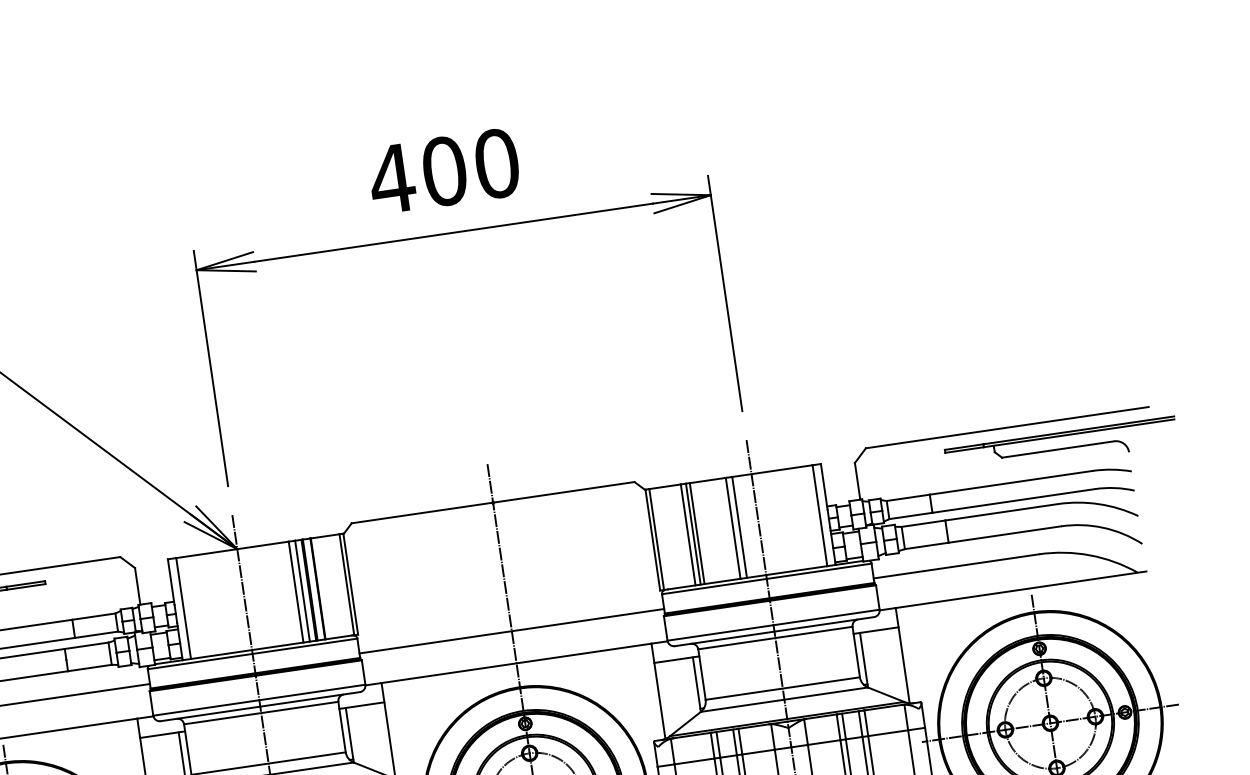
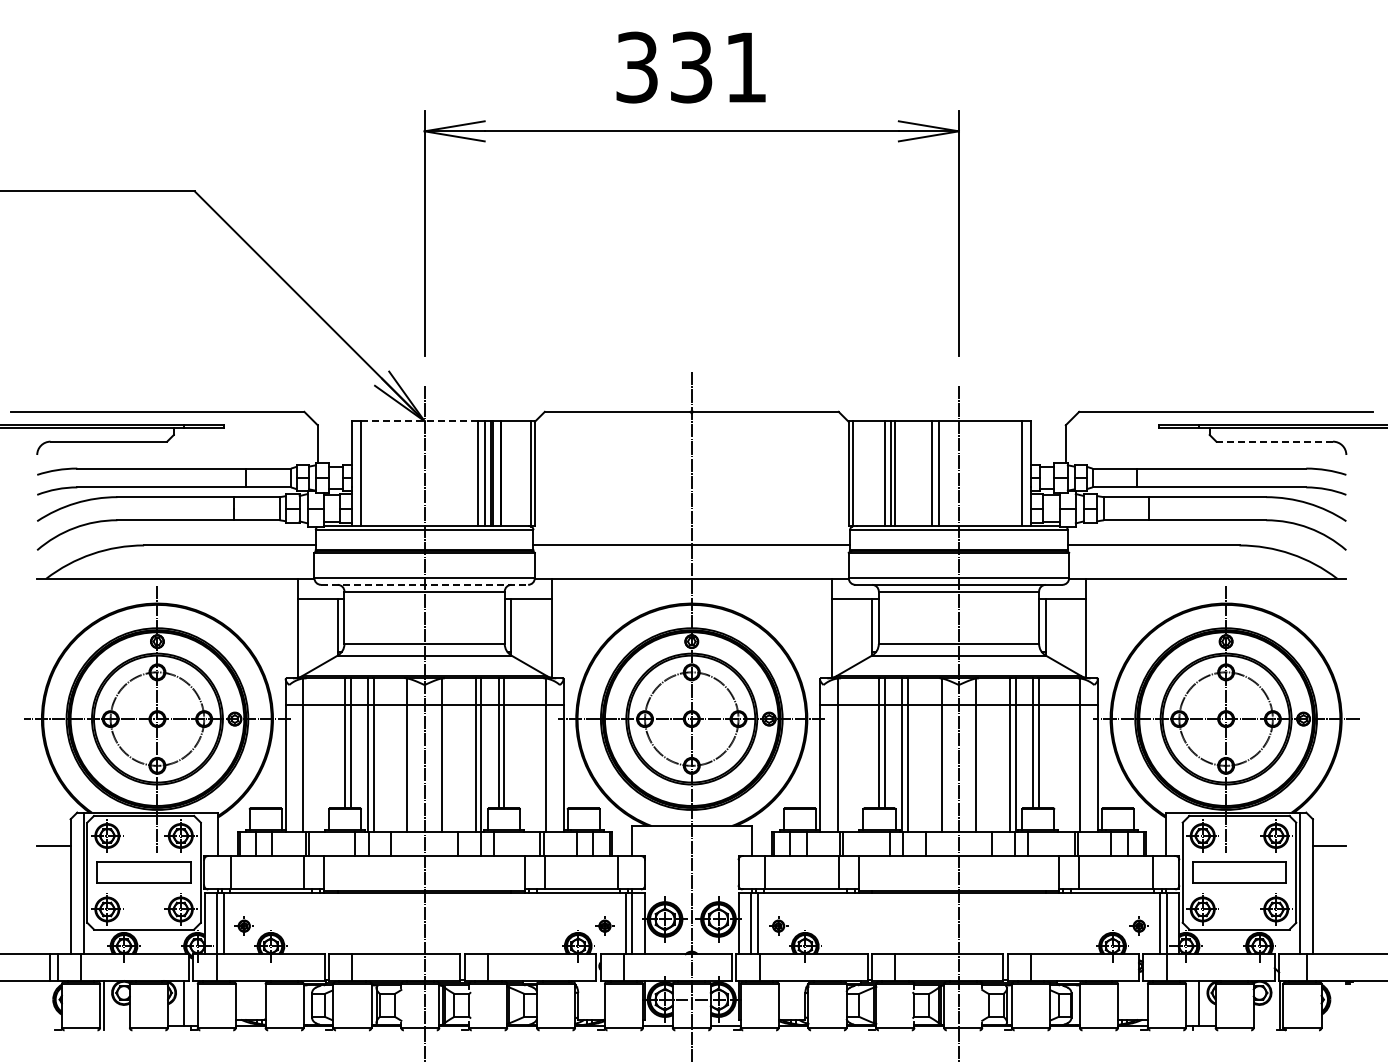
text: (443, 171) -> (690, 67), 400 -> 331
line: (1058, 449) -> (1275, 441), solid -> dashed
line: (233, 550) -> (420, 421), solid -> dashed
line: (260, 706) -> (424, 584), solid -> dashed

